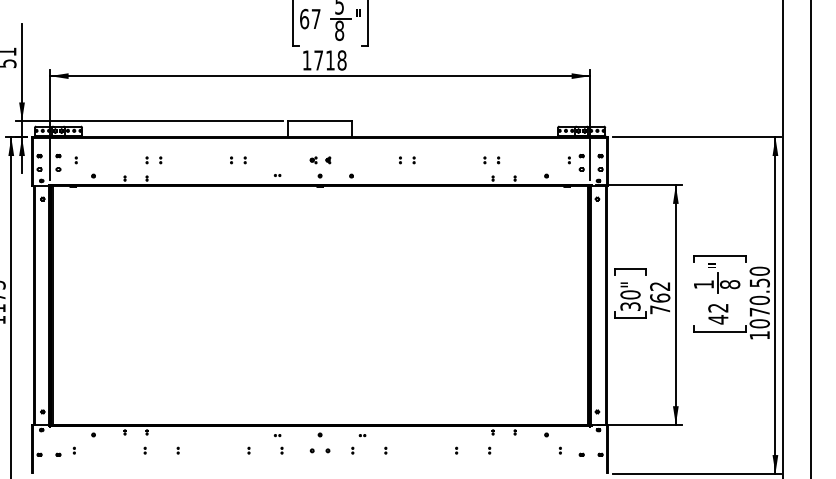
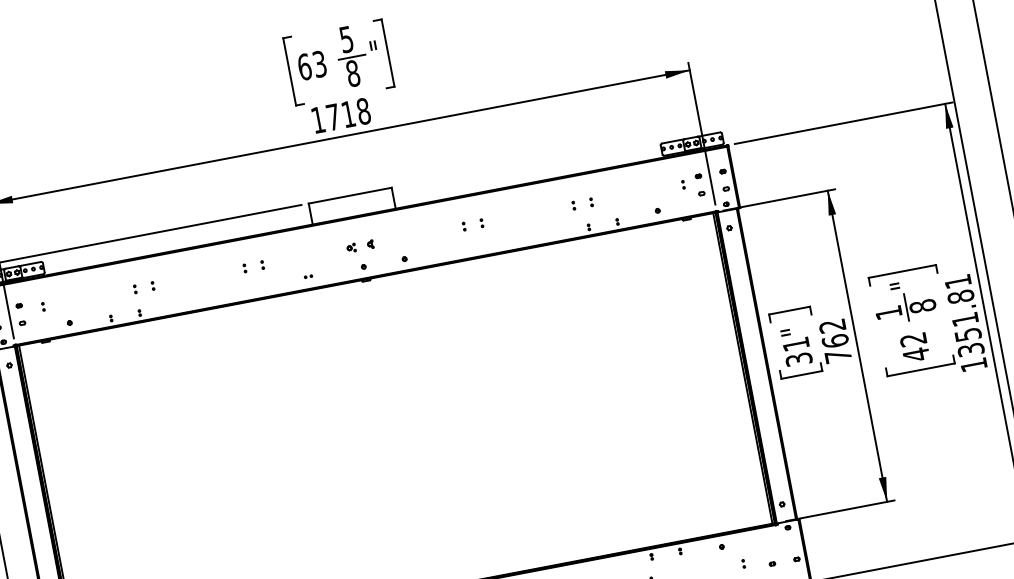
text: (315, 18) -> (318, 63), 67 -> 63
text: (630, 294) -> (795, 343), 30" -> 31"
text: (759, 297) -> (964, 315), 1070.50 -> 1351.81

